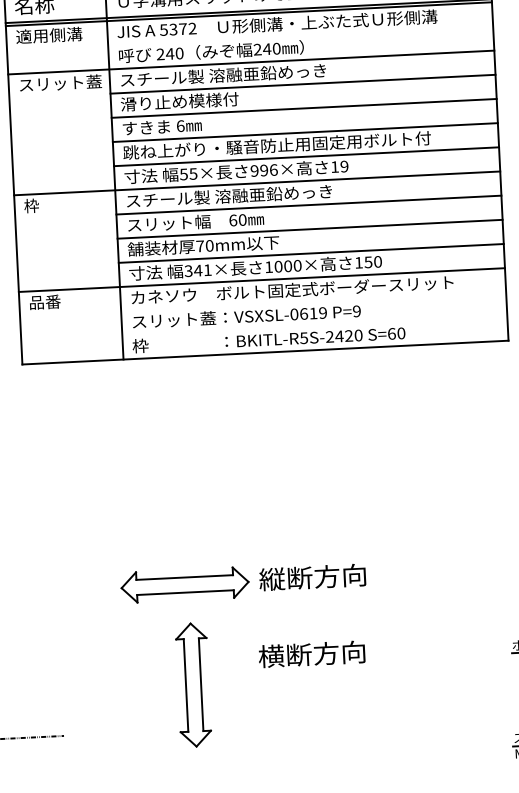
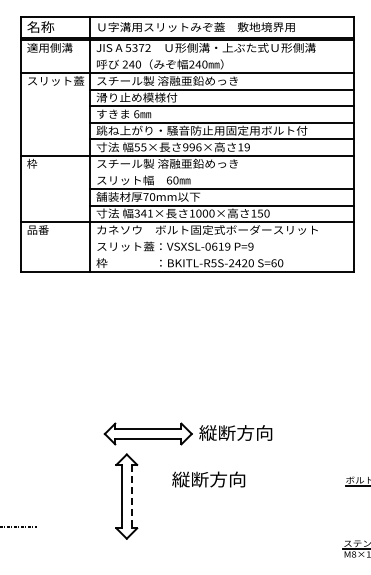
line: (308, 205) -> (221, 172), removed
part: (242, 581) -> (187, 433), moved
text: (270, 656) -> (180, 479), 横断方向 -> 縦断方向
line: (201, 684) -> (132, 496), solid -> dashed

